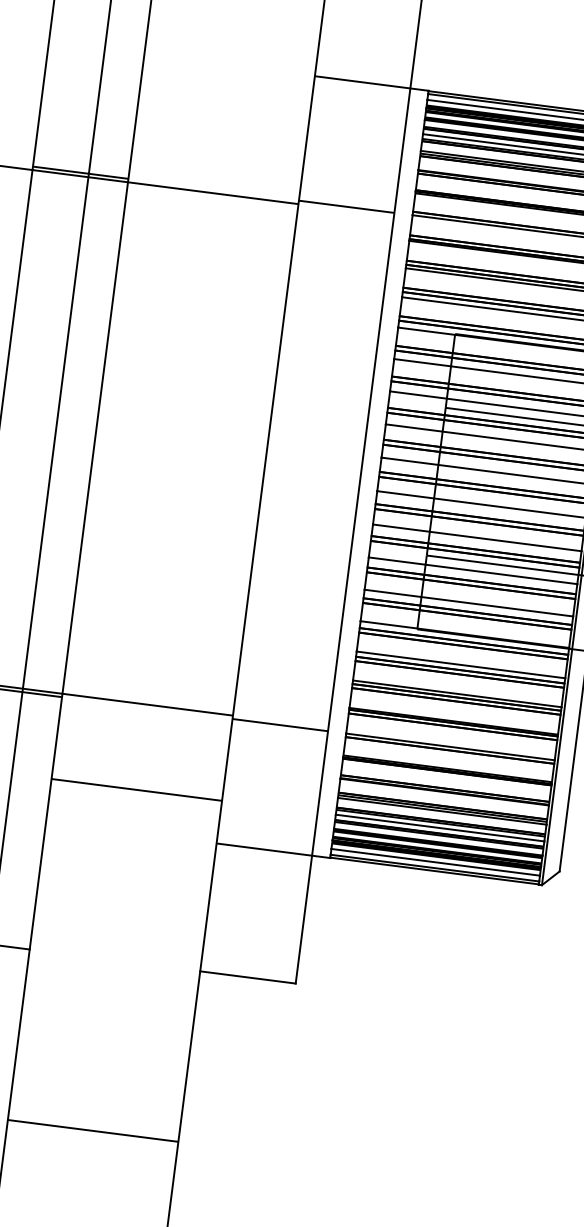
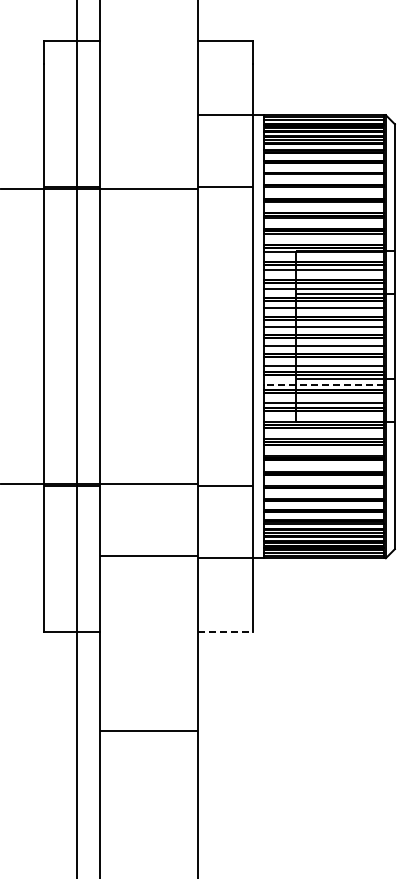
line: (472, 570) -> (323, 384), solid -> dashed
line: (136, 789) -> (148, 555), moved
line: (247, 978) -> (225, 632), solid -> dashed

